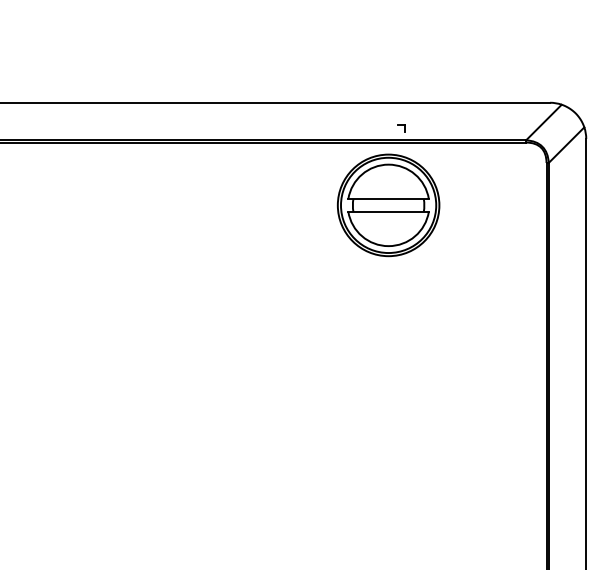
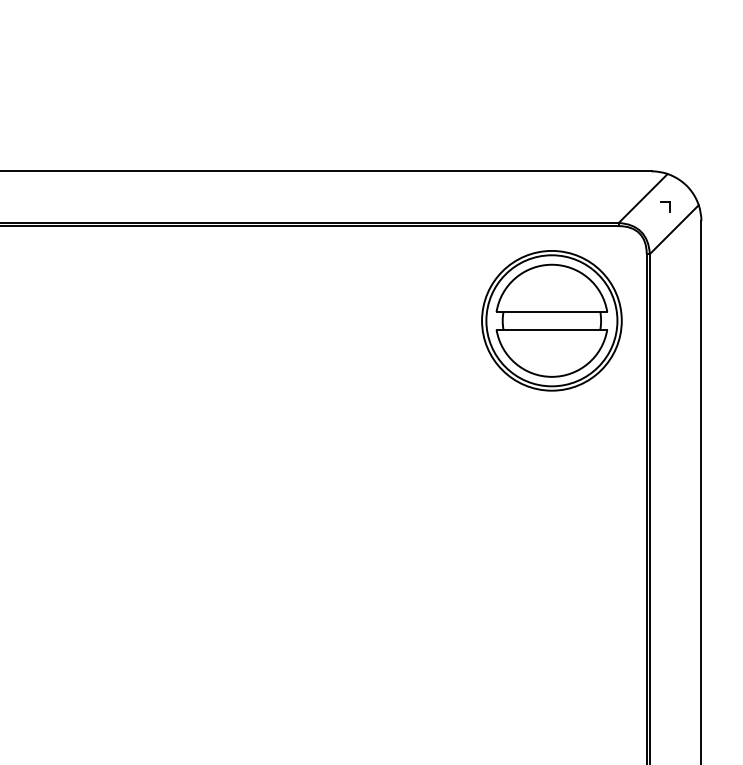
part: (401, 128) -> (665, 206), moved
part: (388, 205) -> (551, 320), moved

